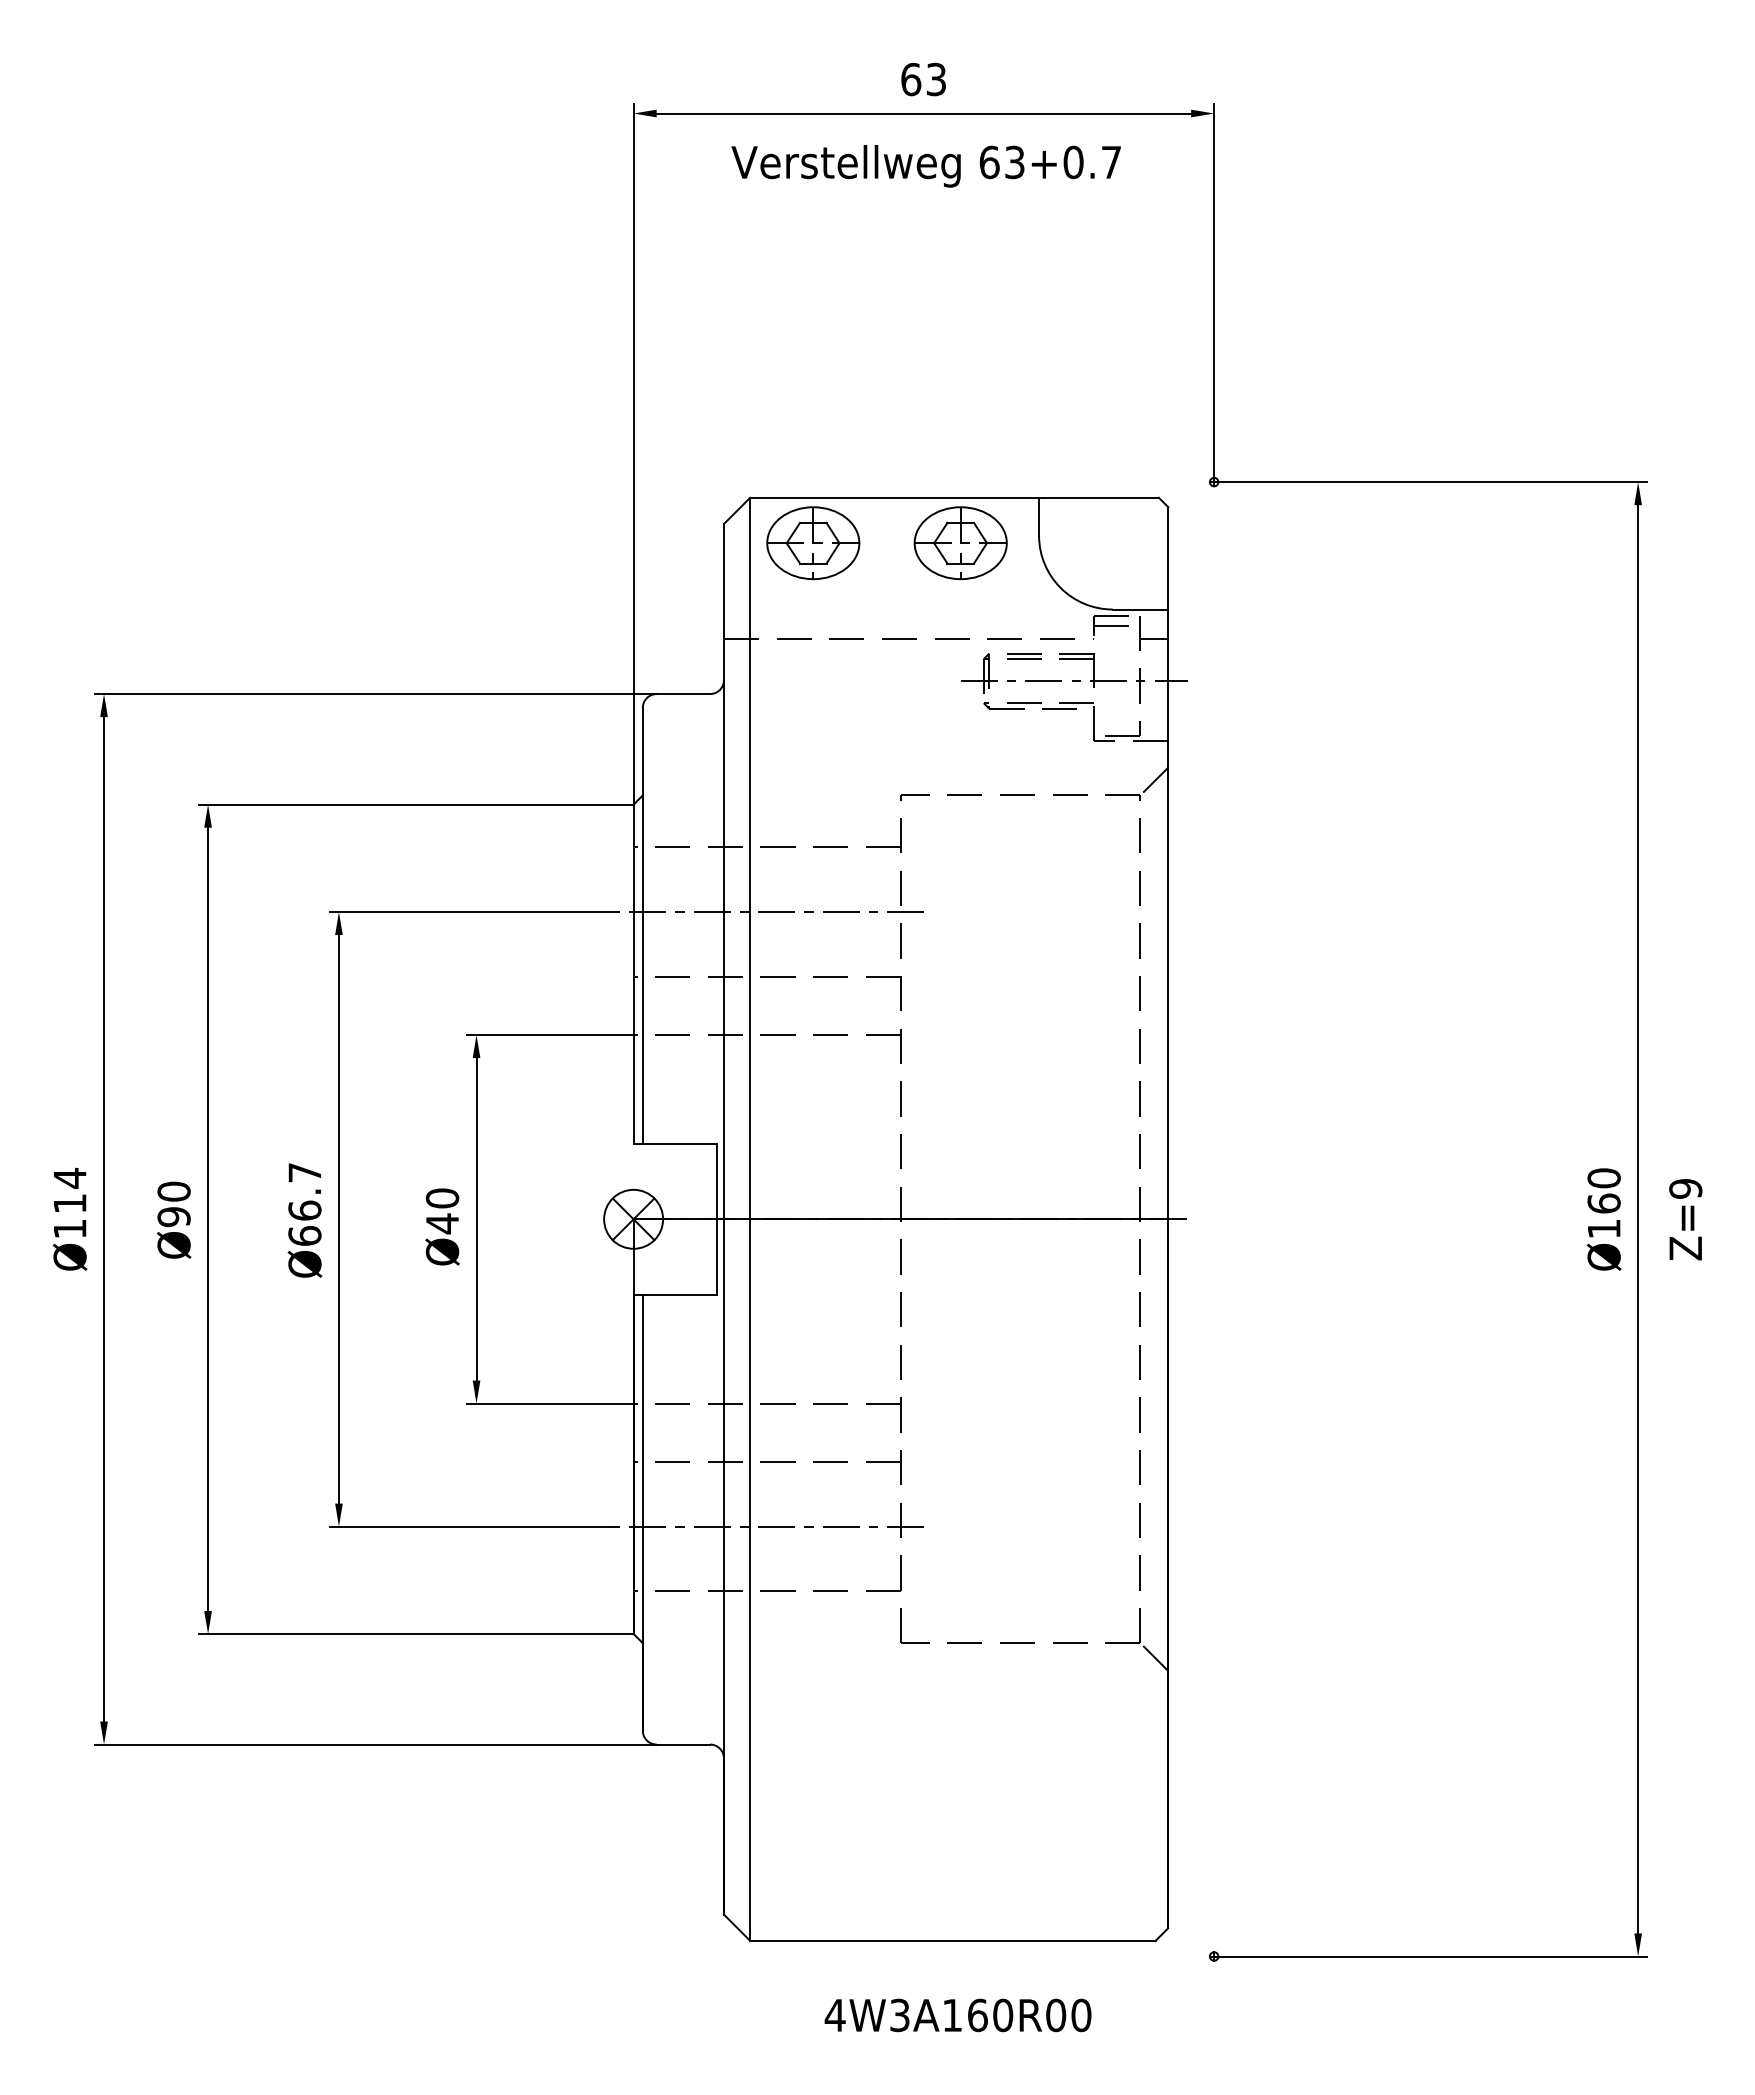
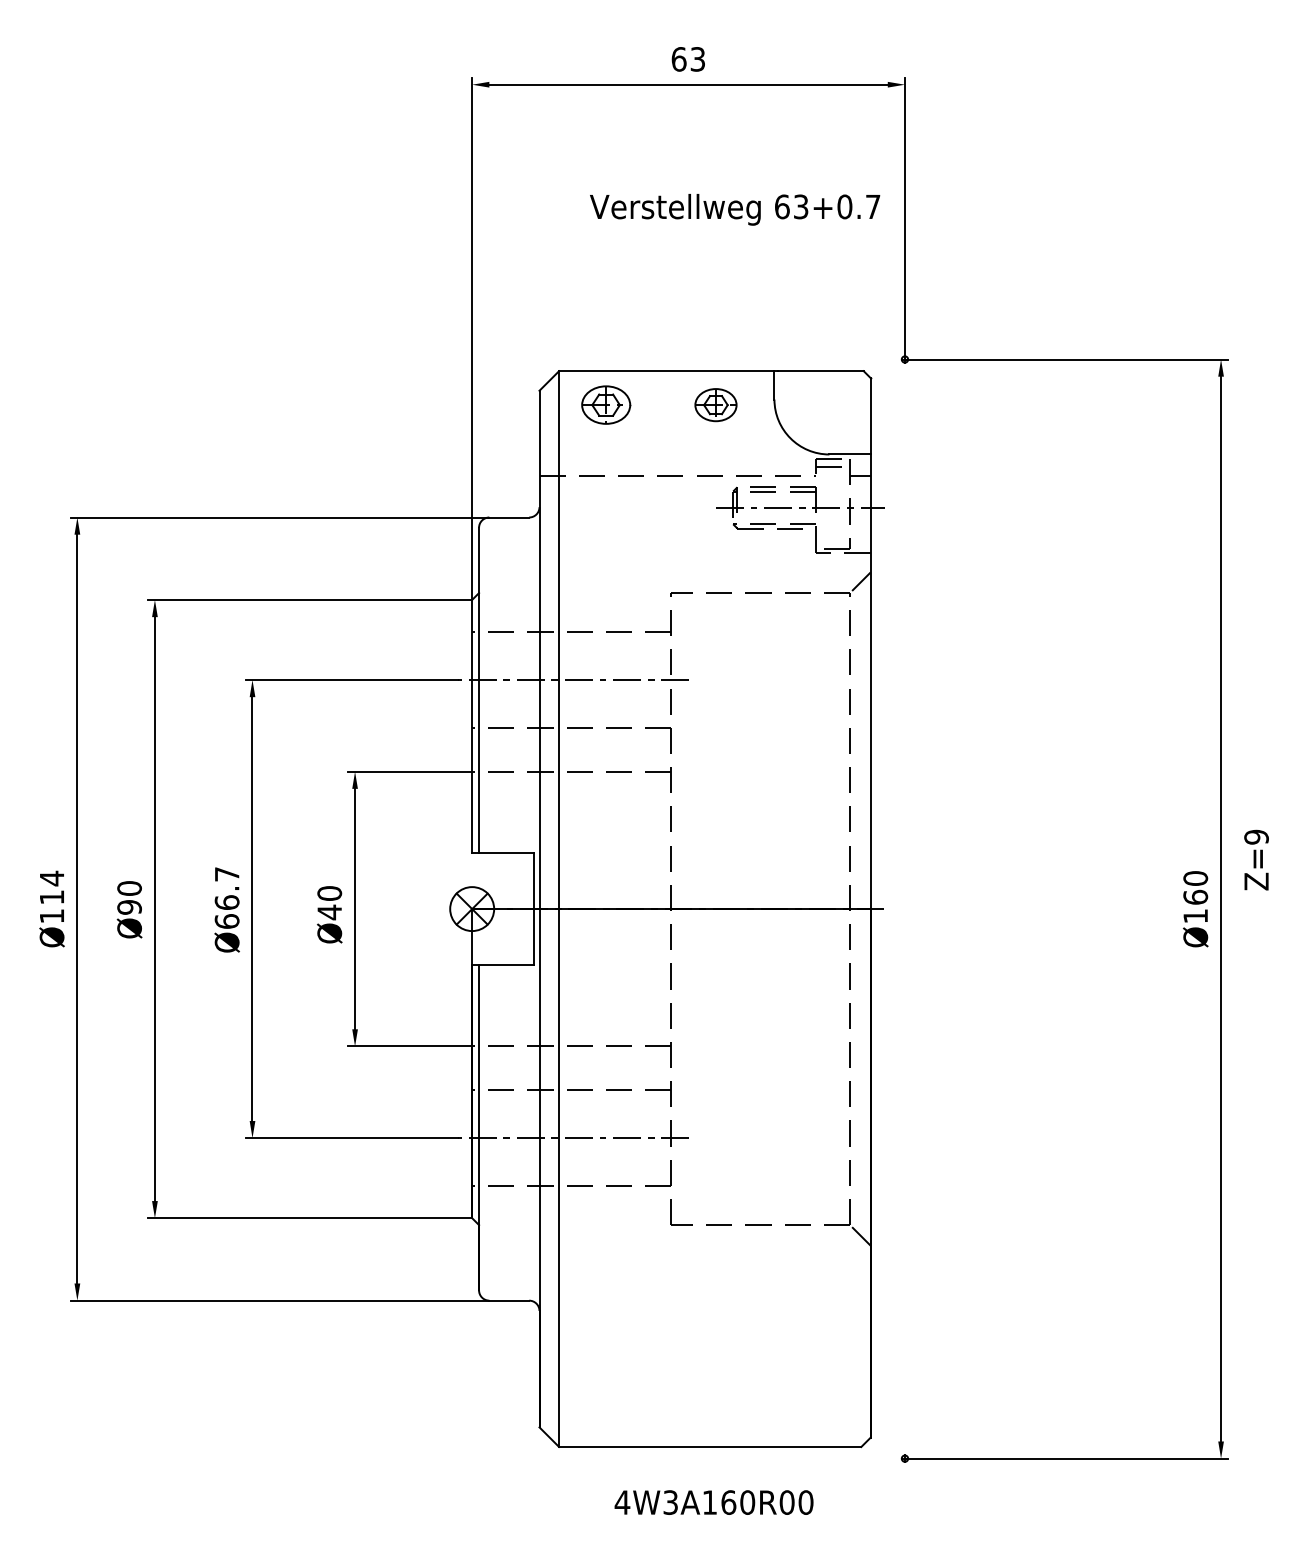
text: (925, 166) -> (734, 209), moved
part: (813, 543) -> (606, 405), size x0.7
part: (960, 543) -> (715, 405), size x0.6
text: (1685, 1219) -> (1256, 860), moved

